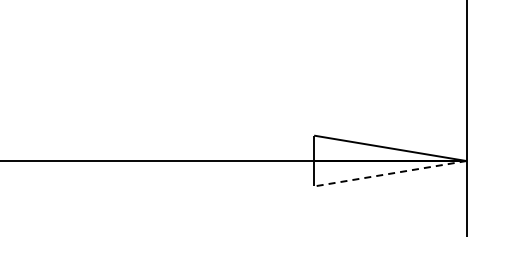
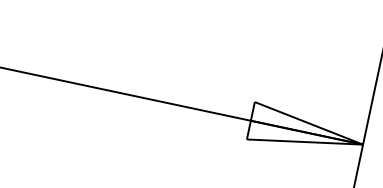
line: (389, 173) -> (304, 141), dashed -> solid

